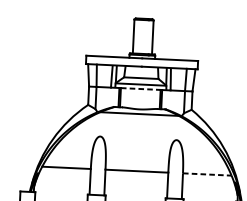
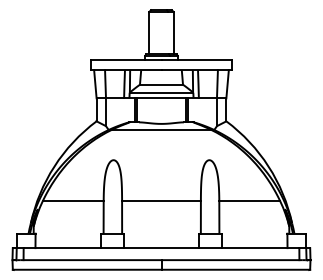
line: (140, 89) -> (161, 98), dashed -> solid
line: (207, 174) -> (249, 201), dashed -> solid

